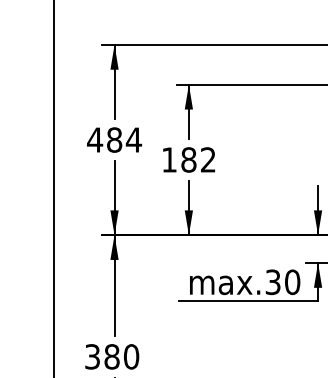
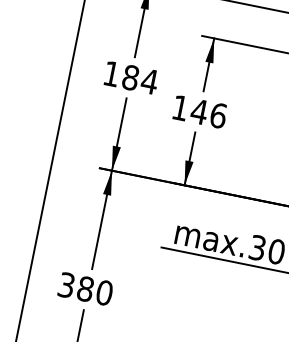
text: (95, 139) -> (112, 73), 484 -> 184
text: (198, 159) -> (208, 113), 182 -> 146

